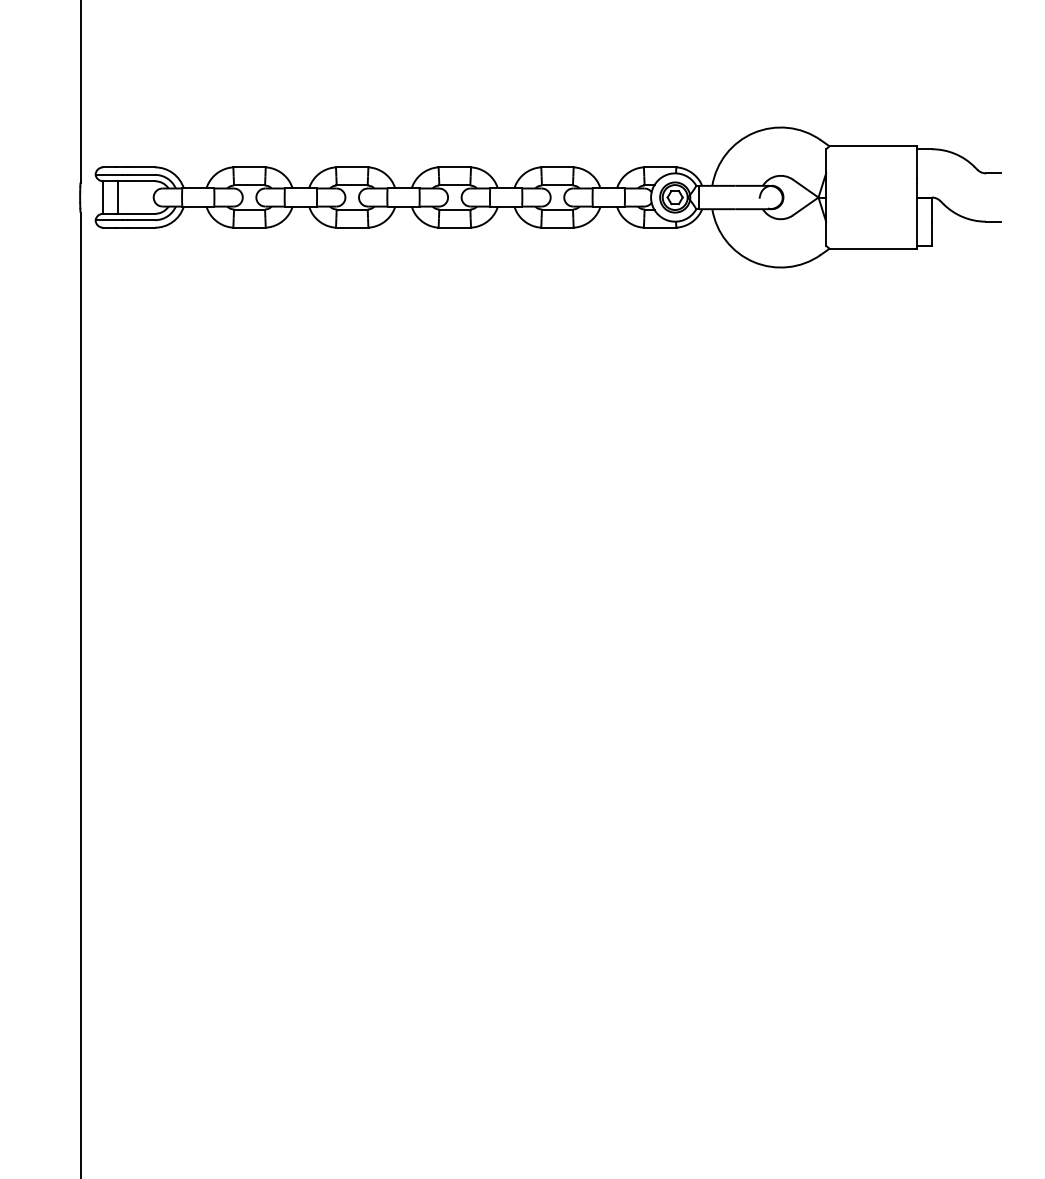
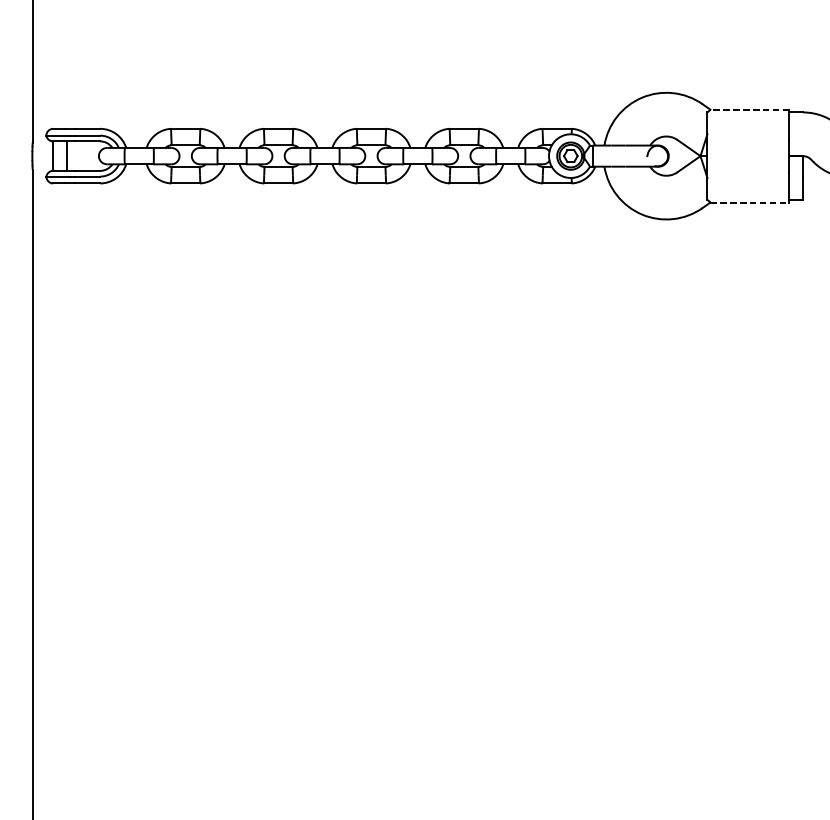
line: (873, 146) -> (750, 109), solid -> dashed
line: (873, 248) -> (750, 202), solid -> dashed

